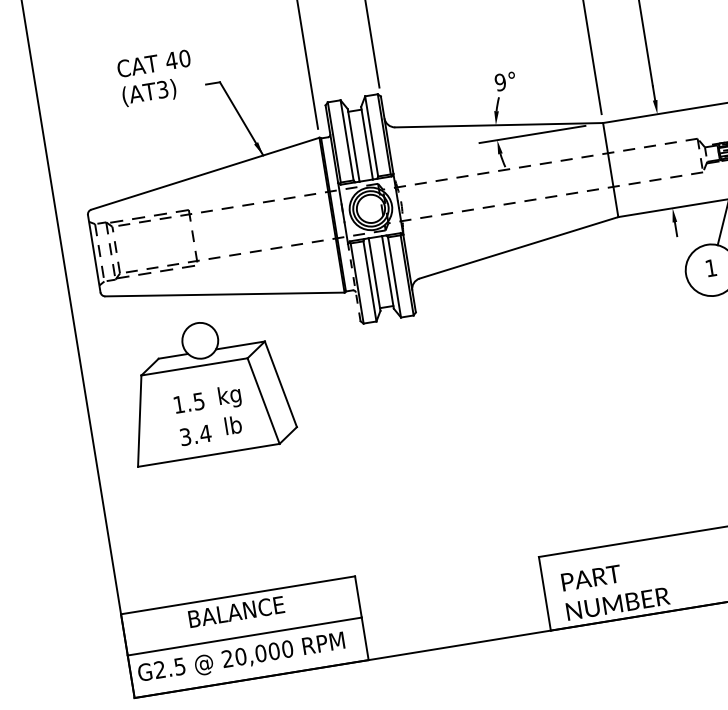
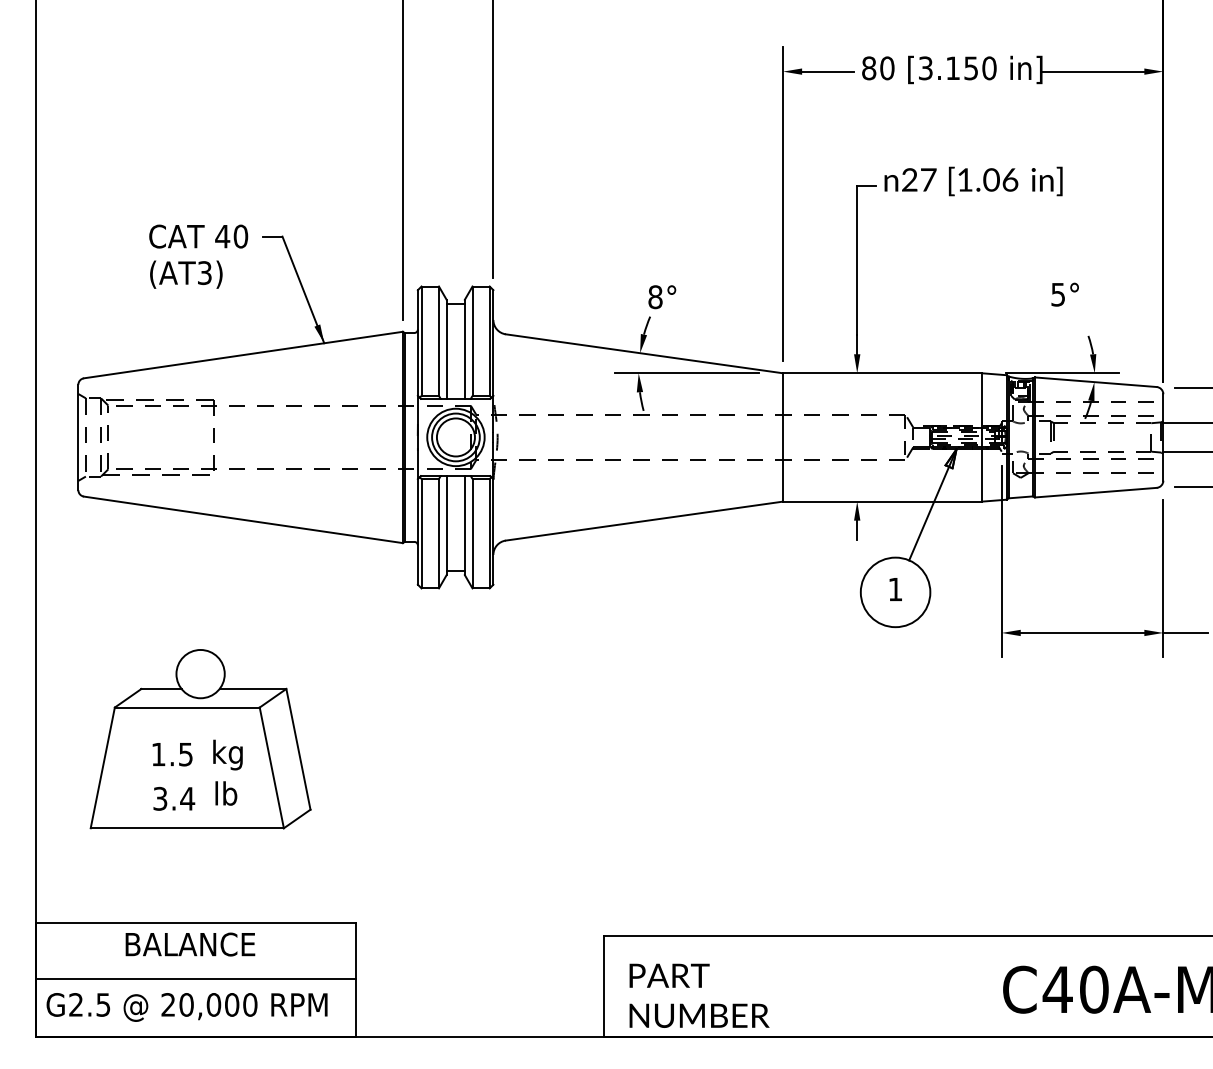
text: (156, 78) -> (198, 256), moved
text: (500, 82) -> (655, 297), 9° -> 8°
line: (353, 282) -> (417, 531), dashed -> solid
part: (207, 388) -> (200, 739), moved

